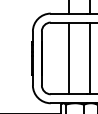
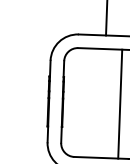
line: (68, 58) -> (119, 104), moved

